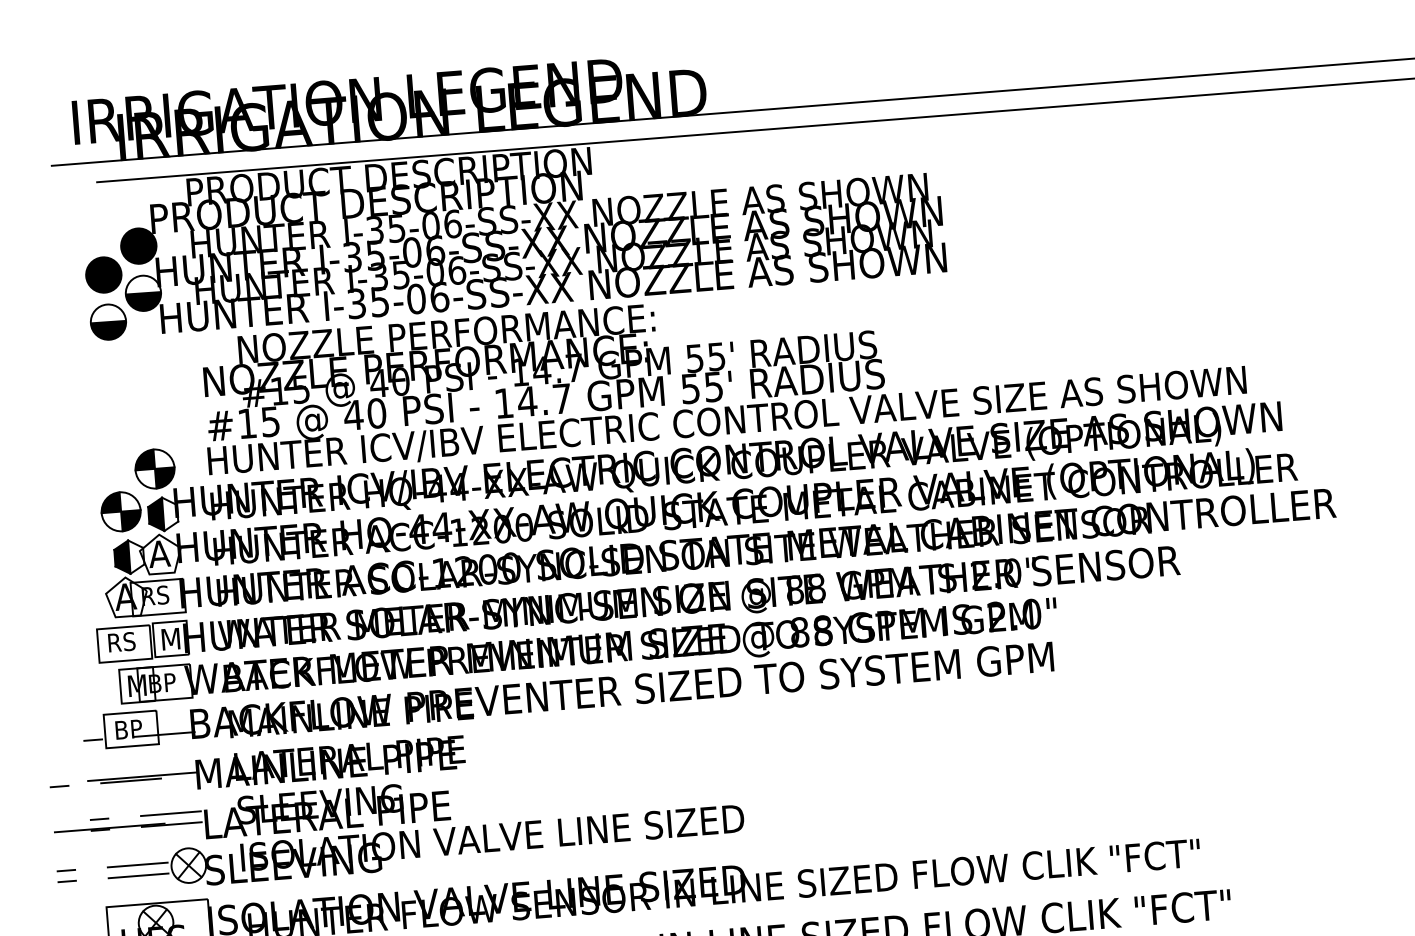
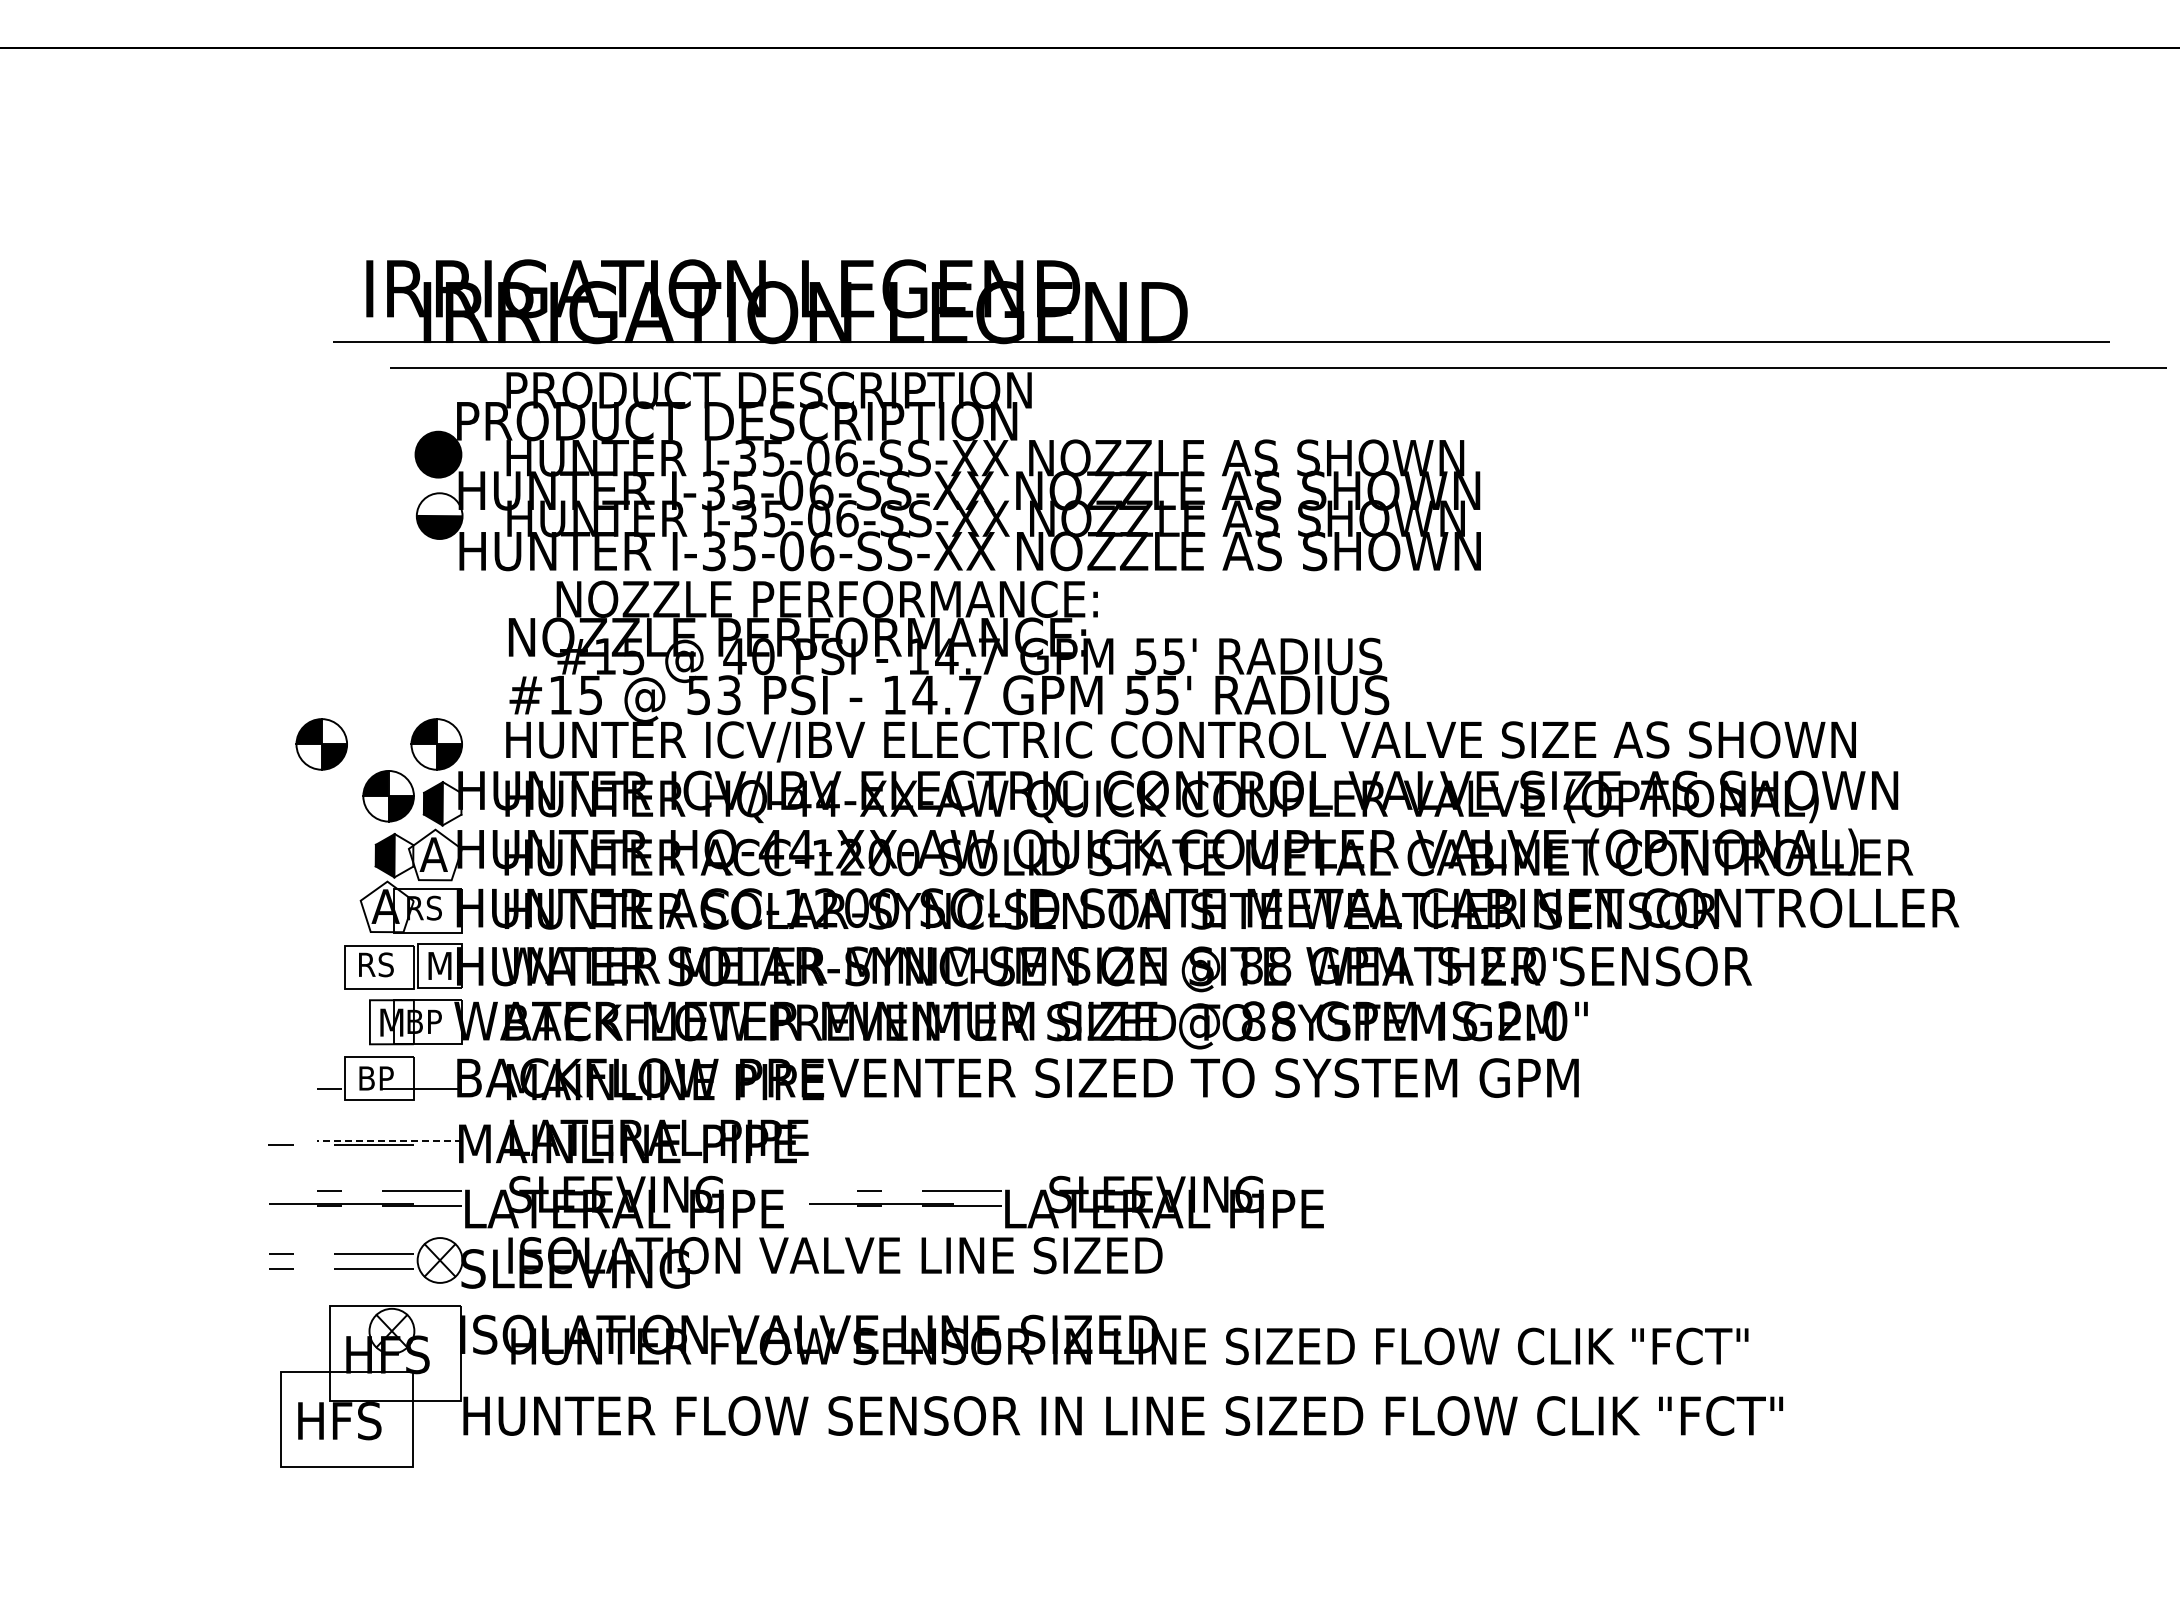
part: (103, 275) -> (390, 488), removed
part: (108, 321) -> (391, 549), removed
text: (364, 414) -> (713, 695), 40 -> 53
part: (66, 476) -> (321, 744), added
line: (142, 776) -> (389, 1140), solid -> dashed
part: (666, 782) -> (1066, 1201), added

